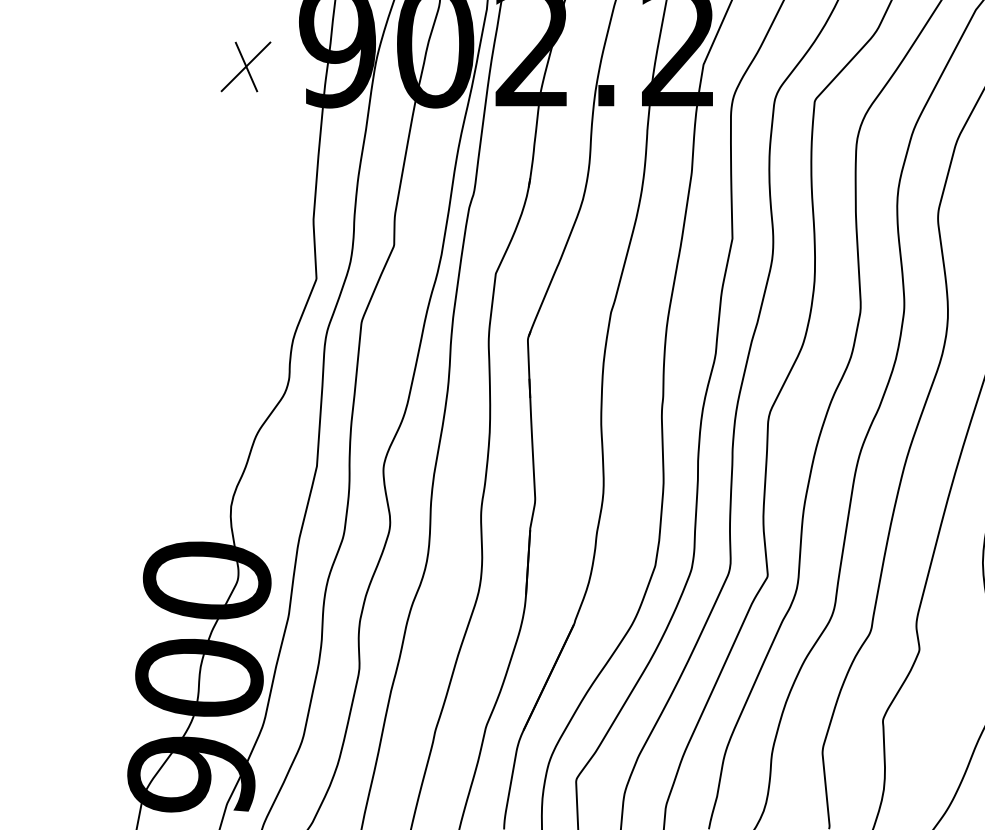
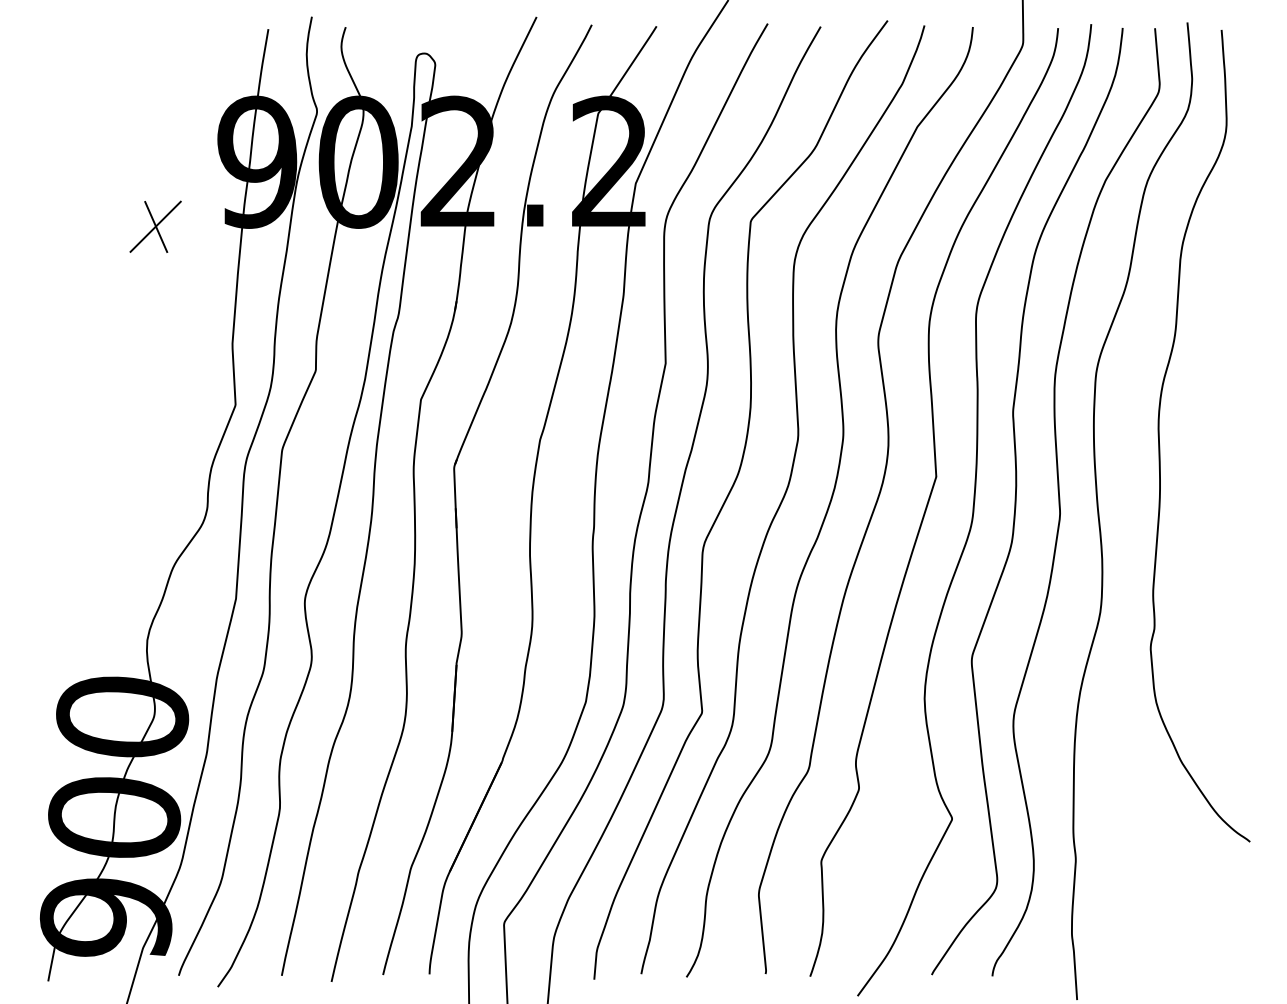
part: (245, 66) -> (155, 226), moved

